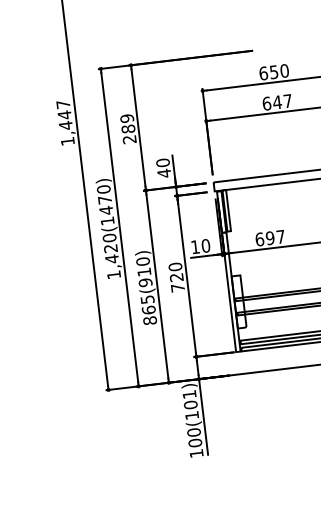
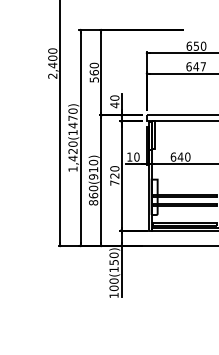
text: (65, 122) -> (52, 63), 1,447 -> 2,400
text: (127, 128) -> (93, 72), 289 -> 560
text: (274, 236) -> (183, 156), 697 -> 640
text: (147, 299) -> (93, 188), 865(910) -> 860(910)
text: (189, 399) -> (113, 258), 100(101) -> 100(150)

